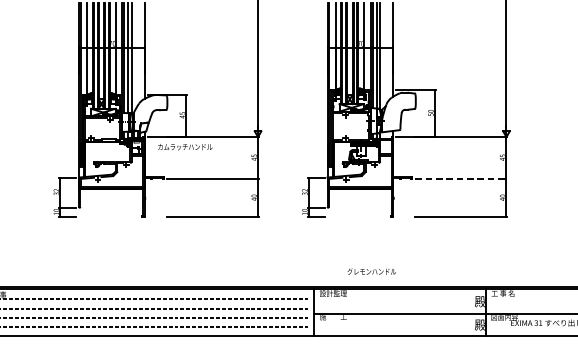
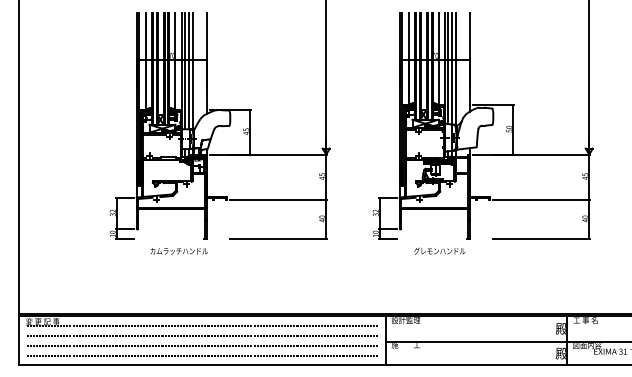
text: (184, 147) -> (178, 251), moved
line: (461, 179) -> (541, 199), dashed -> solid
text: (371, 271) -> (439, 250), moved

